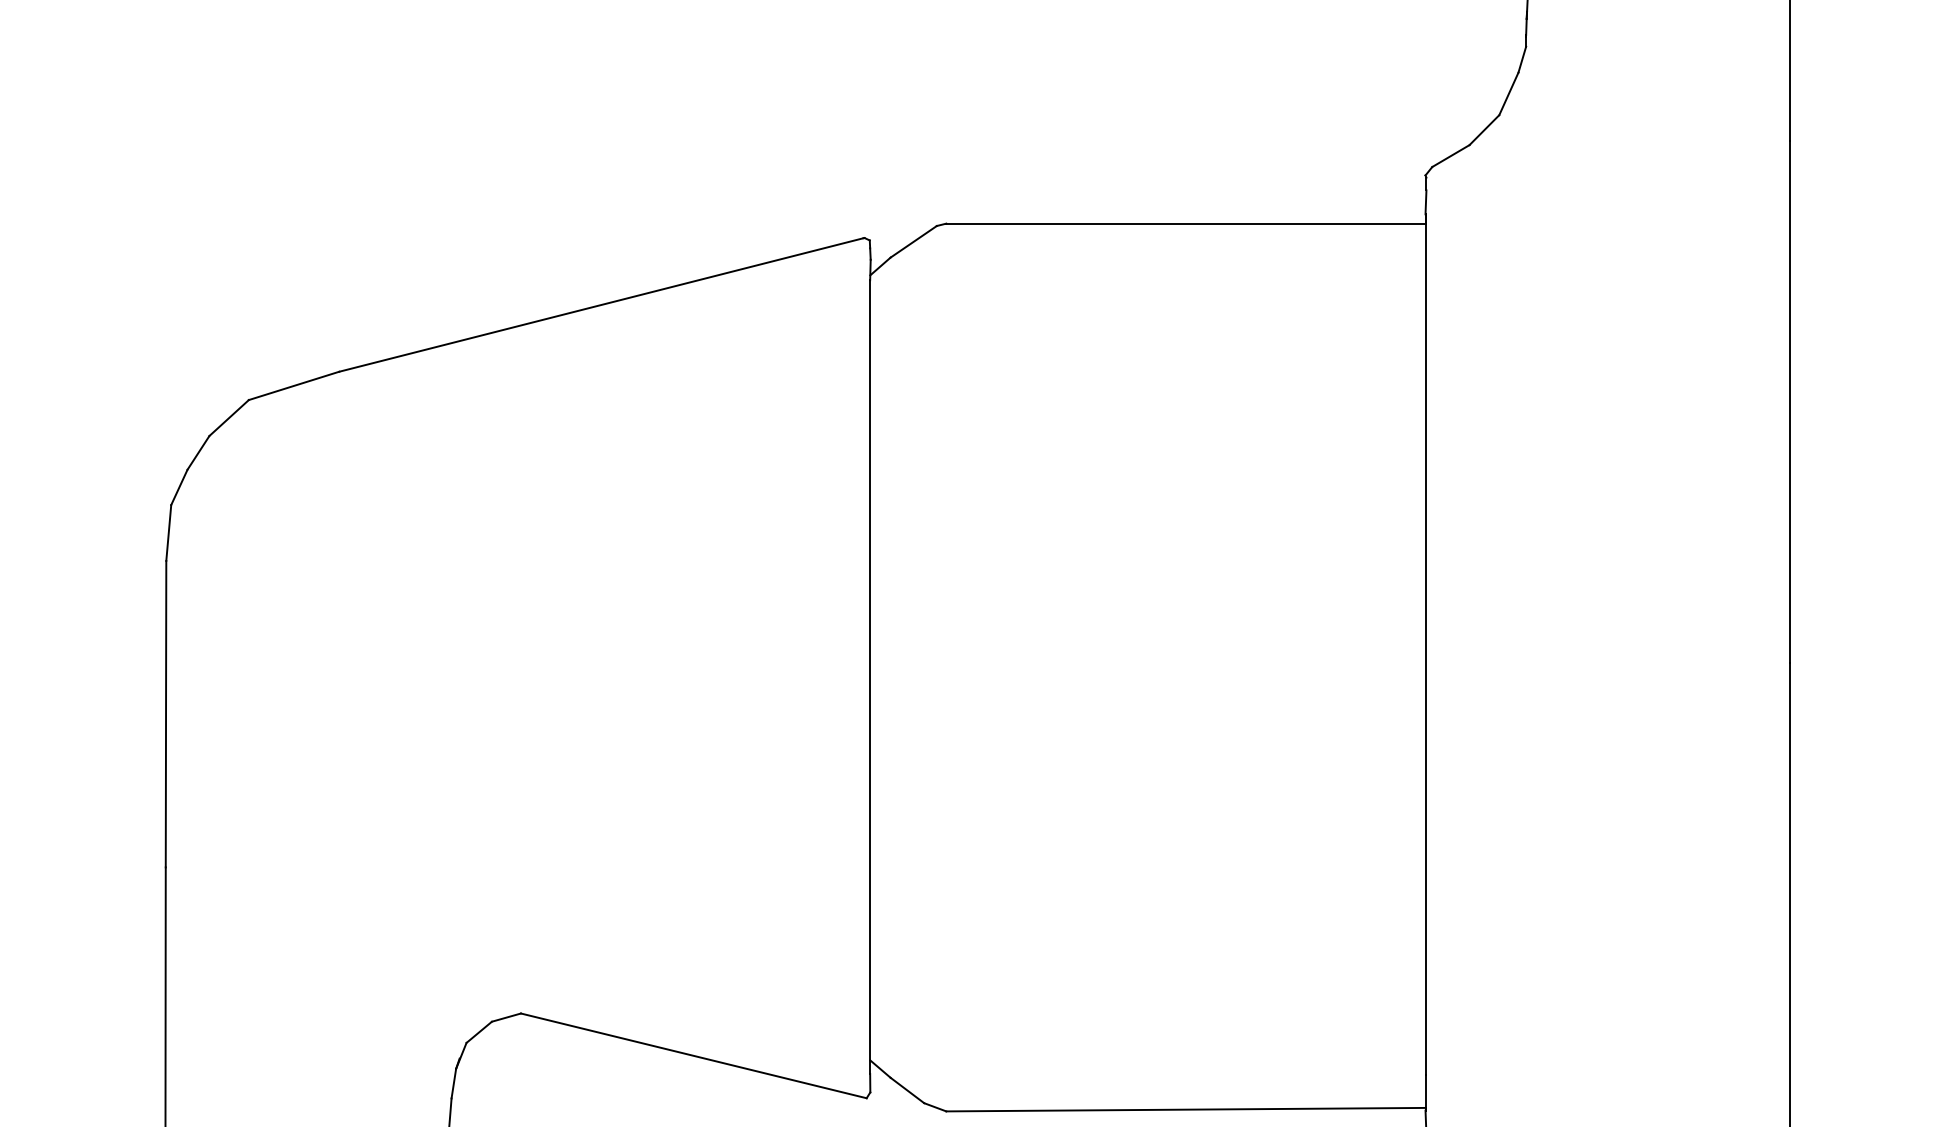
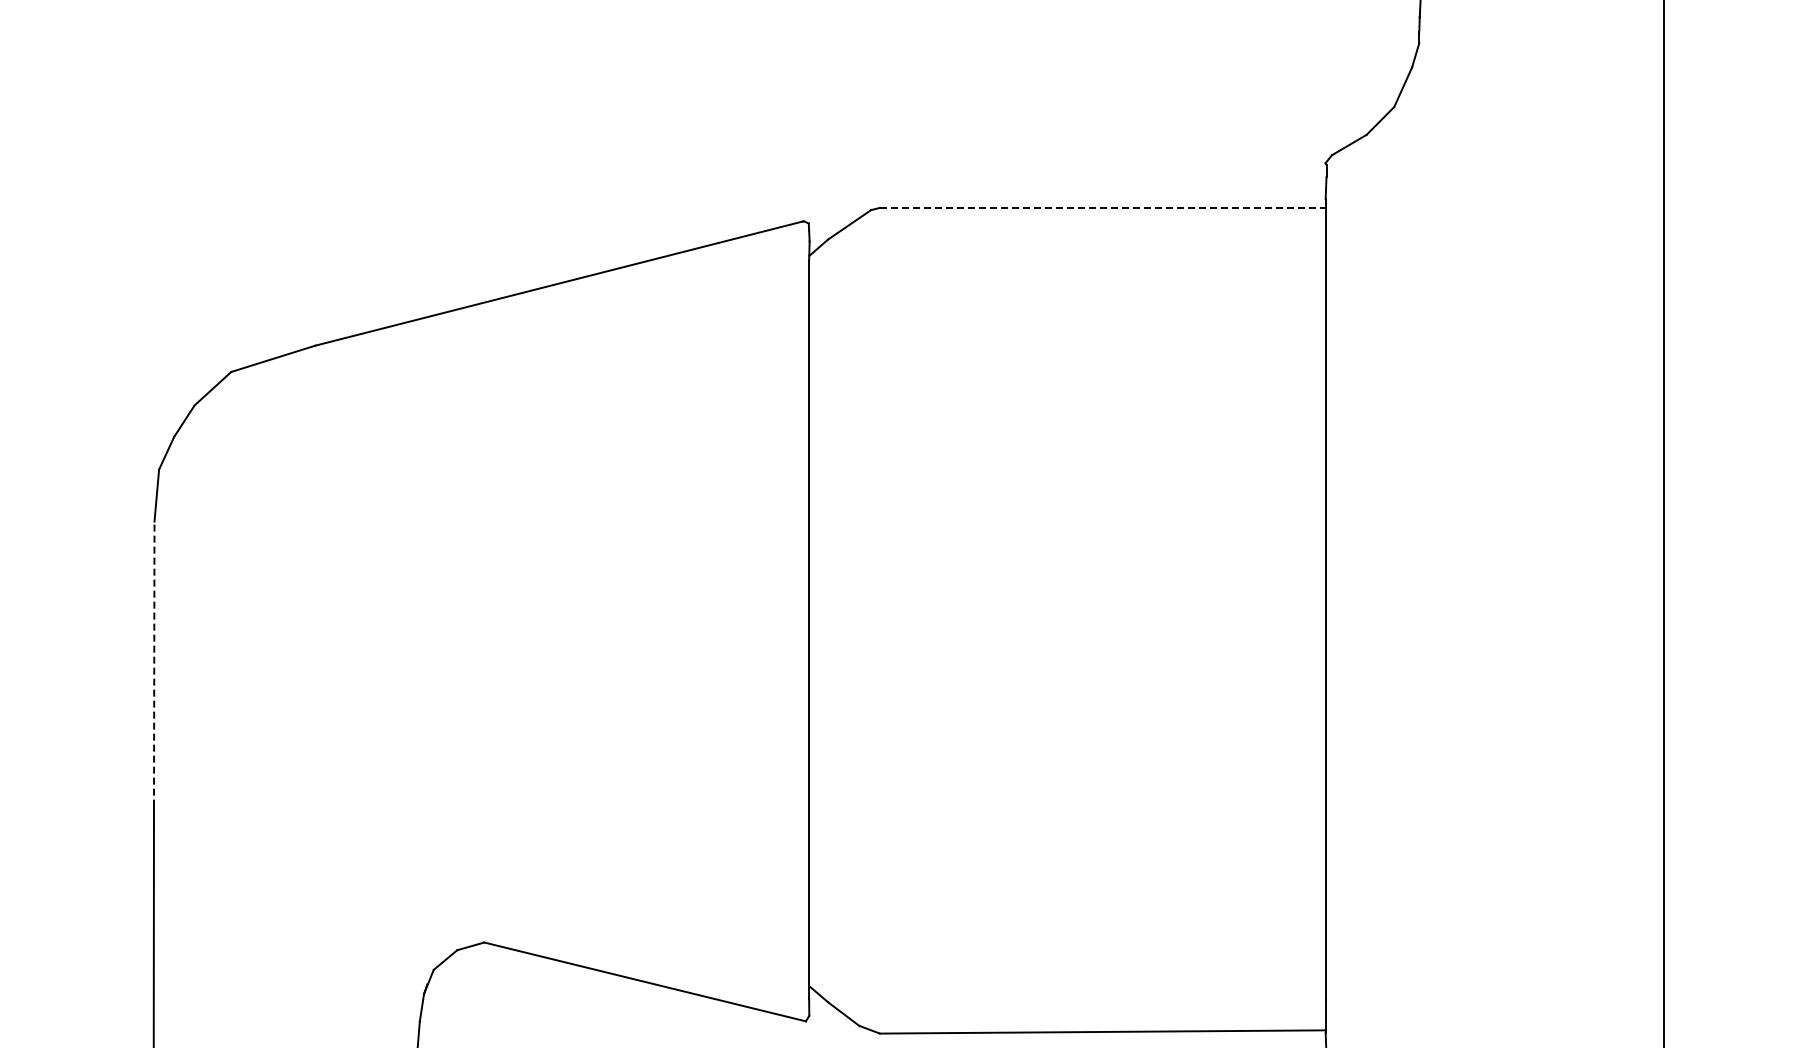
line: (1185, 223) -> (1102, 207), solid -> dashed
line: (166, 714) -> (154, 664), solid -> dashed

